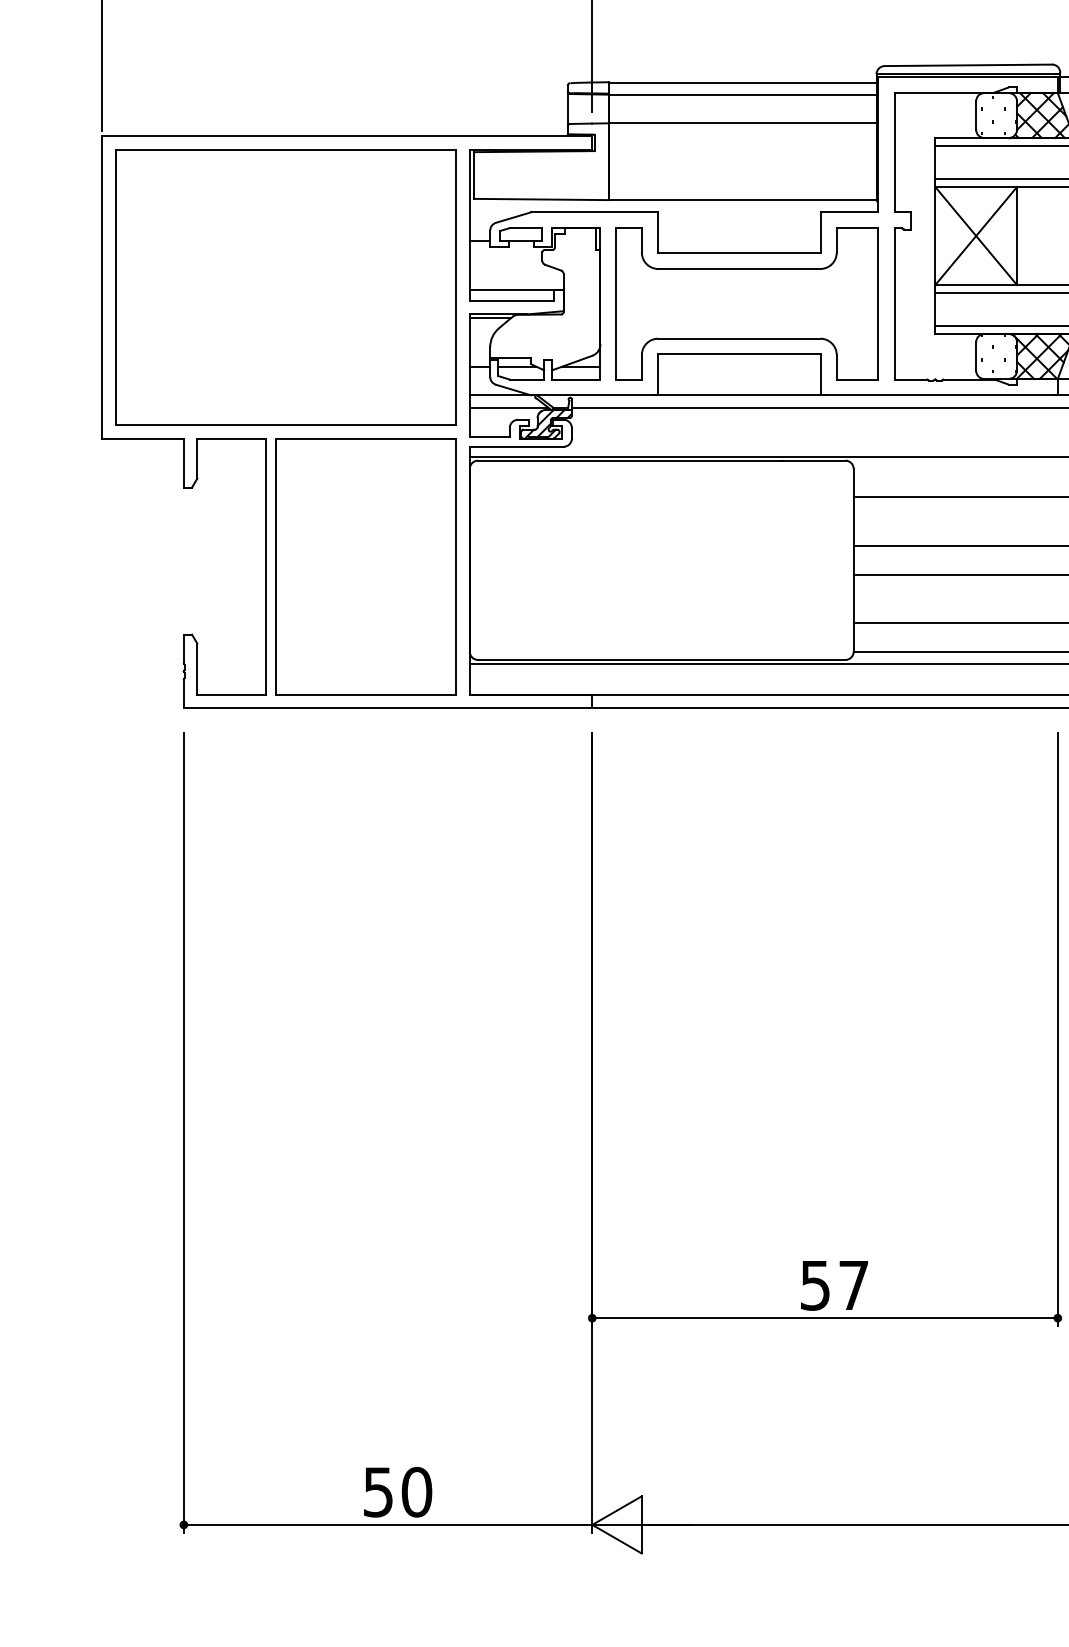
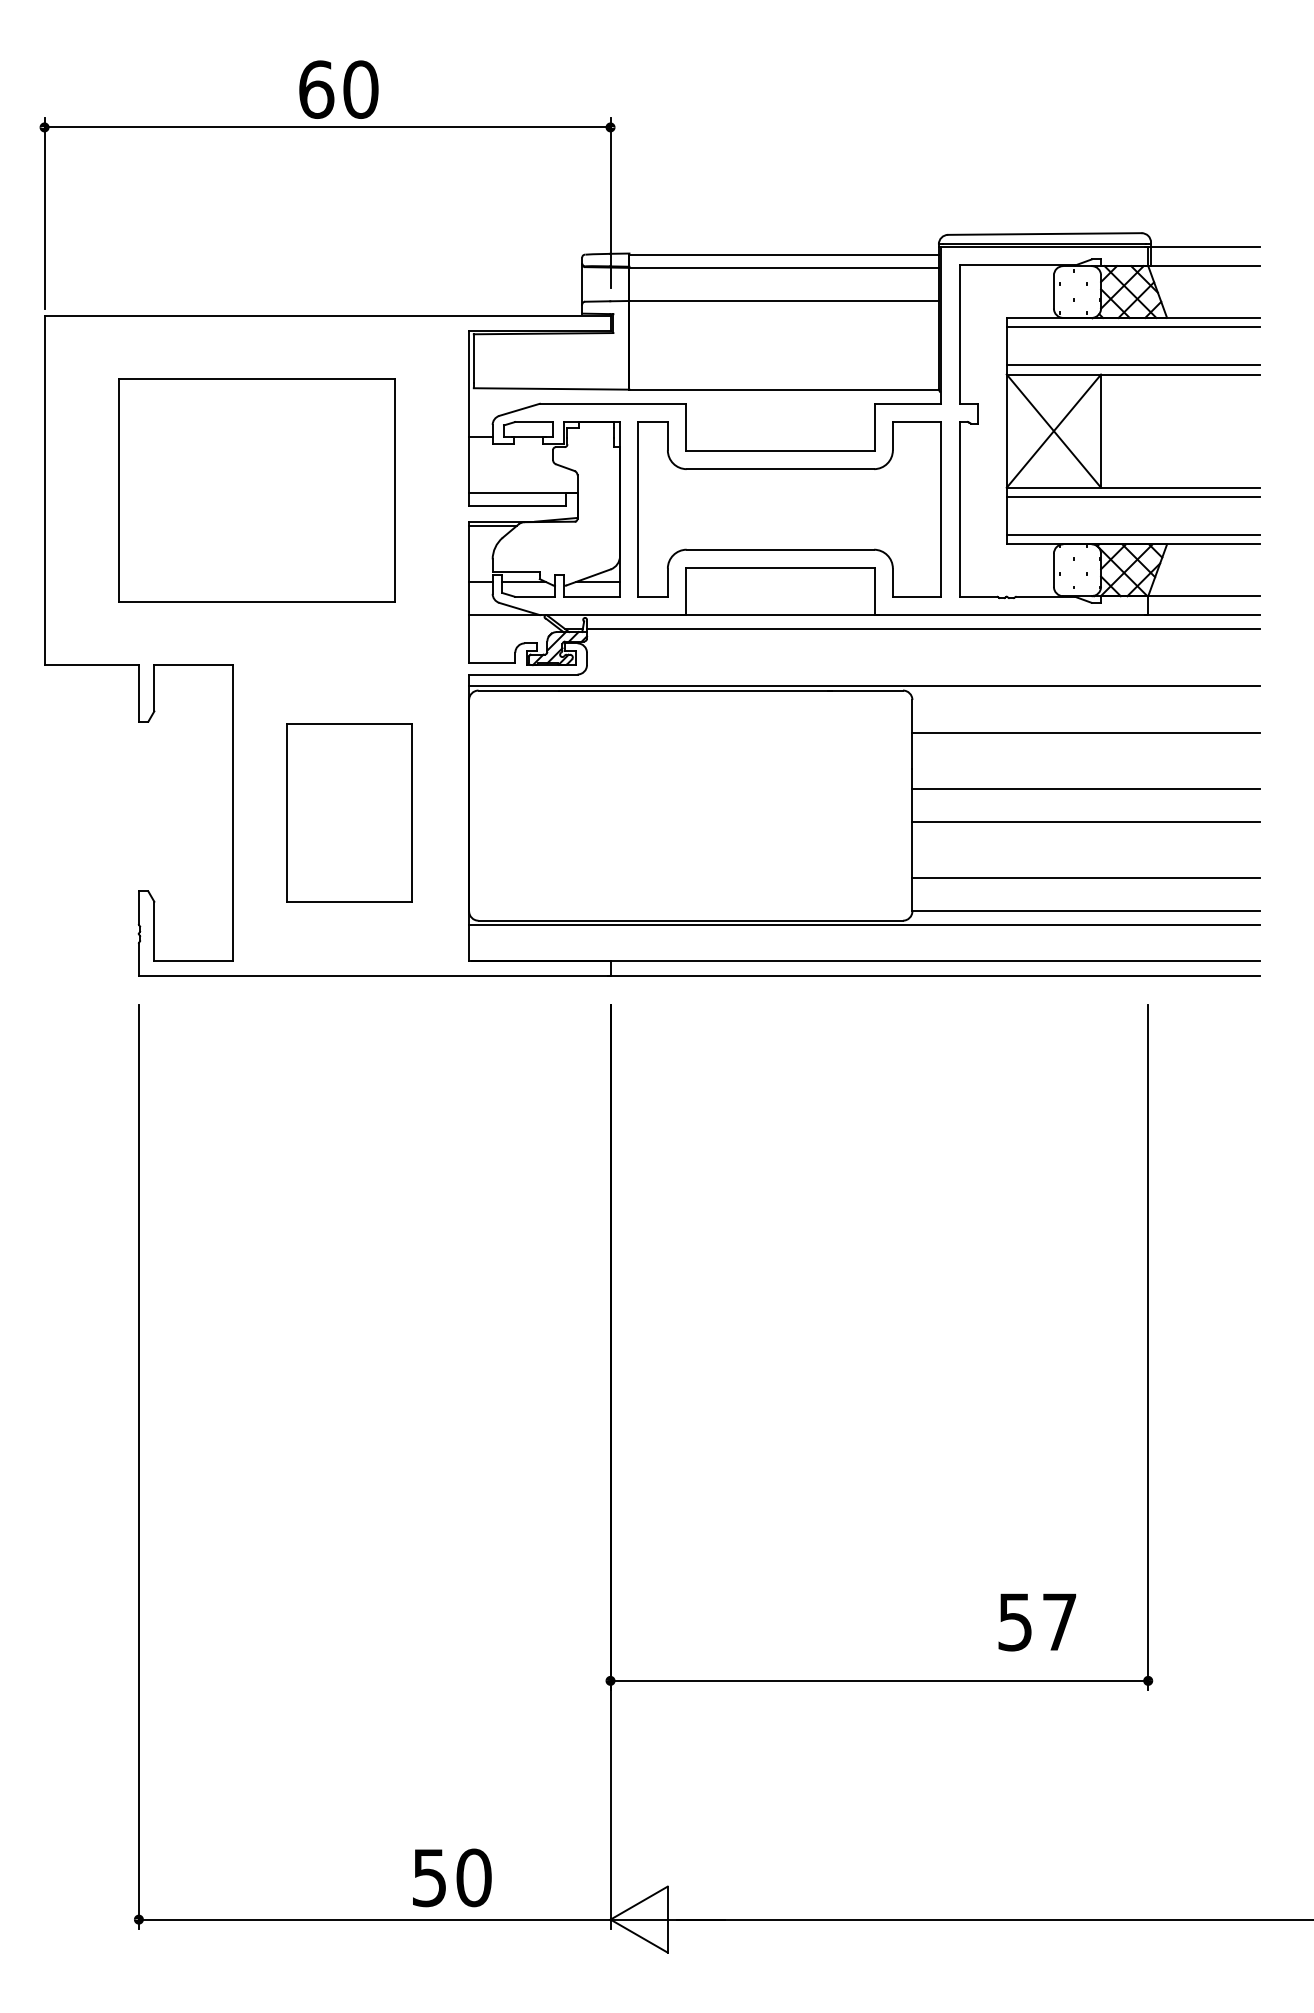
part: (285, 287) -> (256, 490), size x0.7
line: (509, 407) -> (514, 629), removed
part: (366, 566) -> (349, 812), size x0.6
text: (834, 1285) -> (1037, 1622), moved
text: (398, 1491) -> (452, 1877), moved

